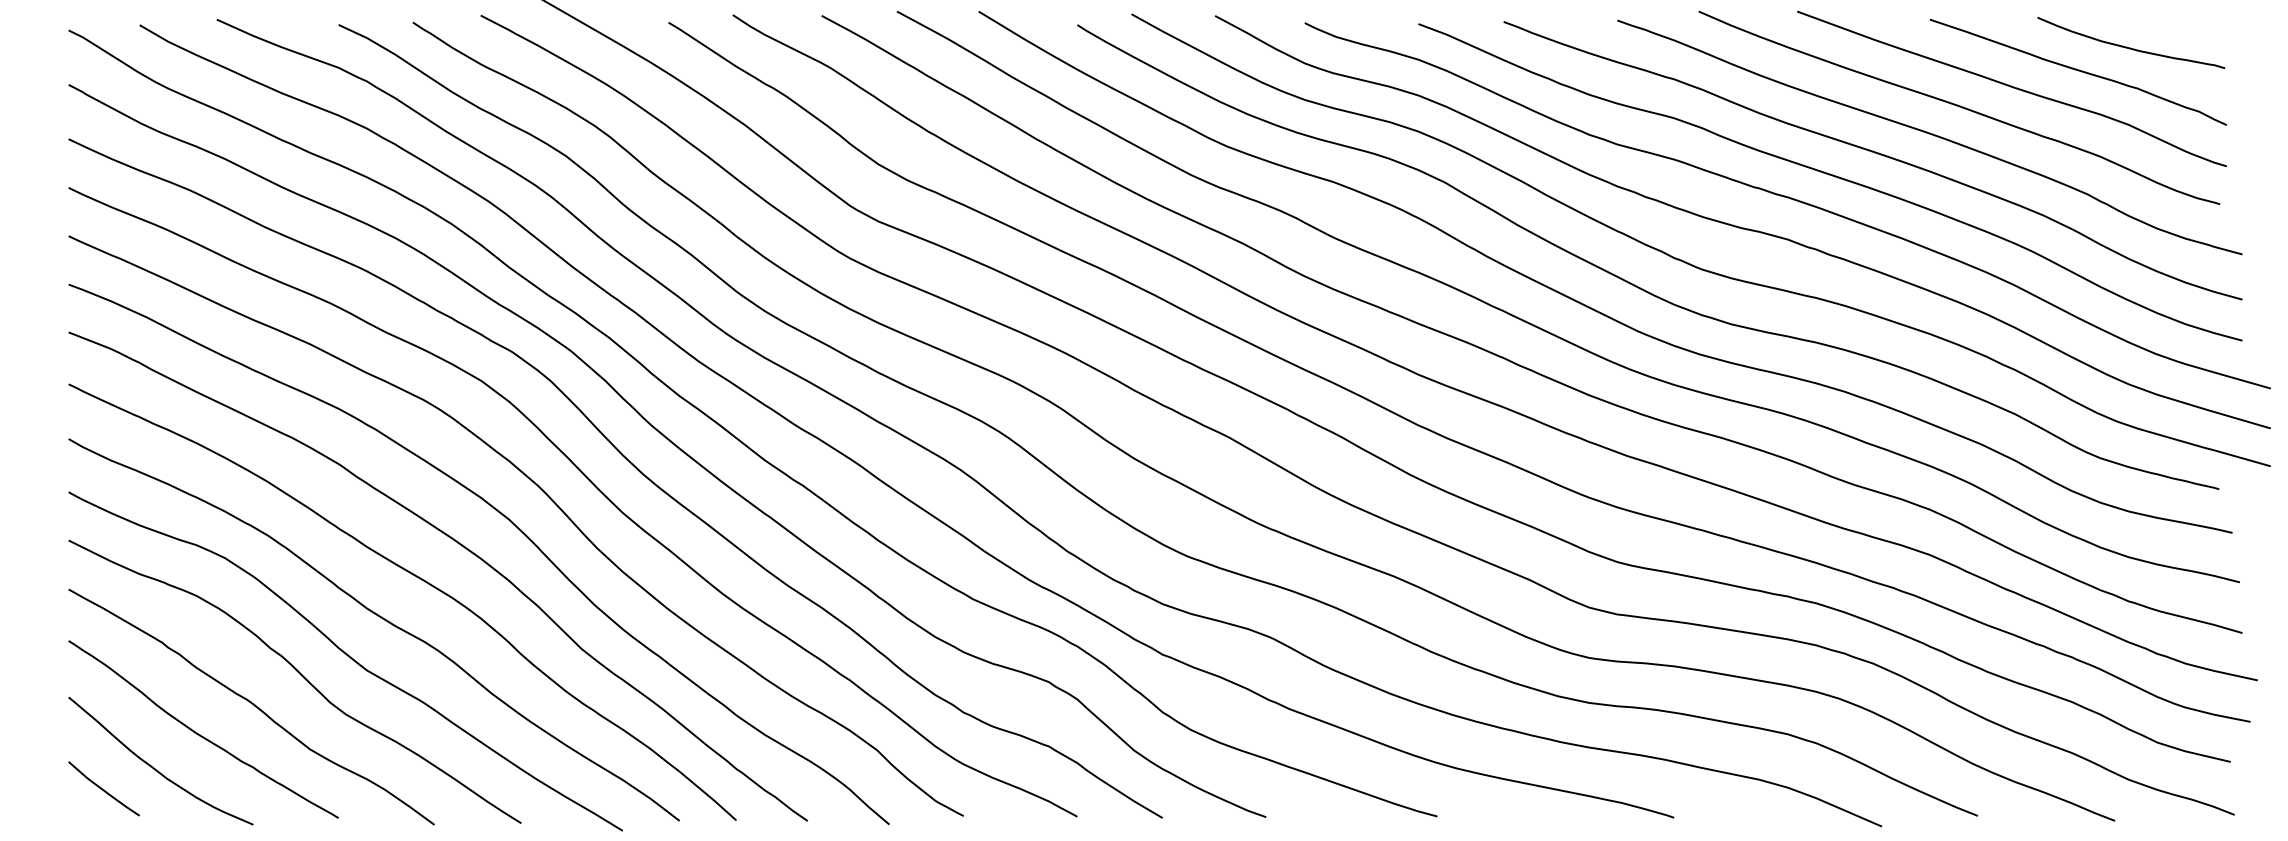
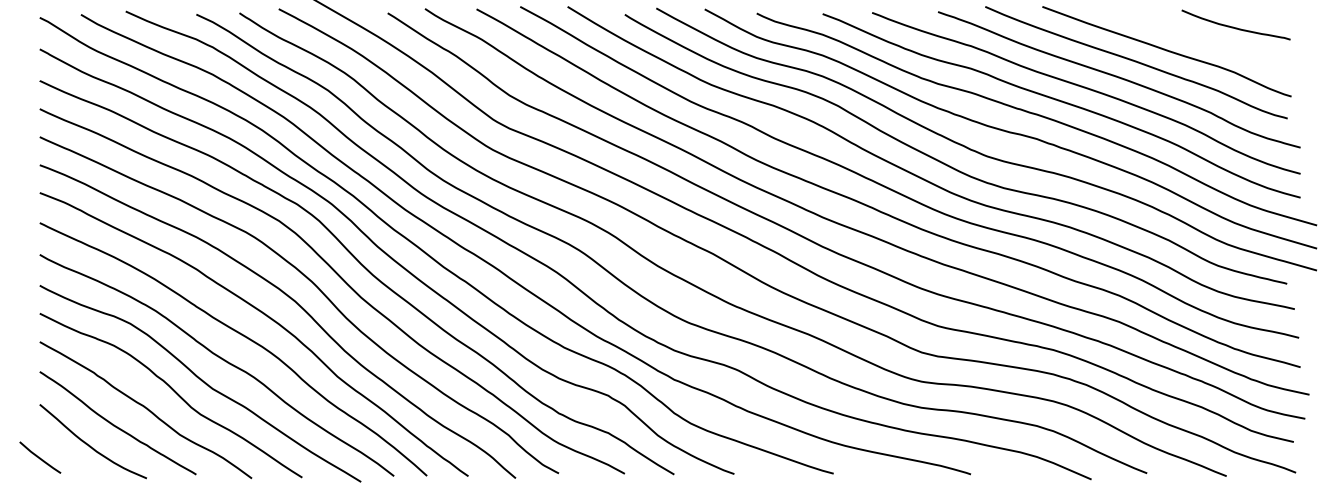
curve: (2078, 71) -> (1205, 41), removed
line: (104, 788) -> (40, 457), moved

